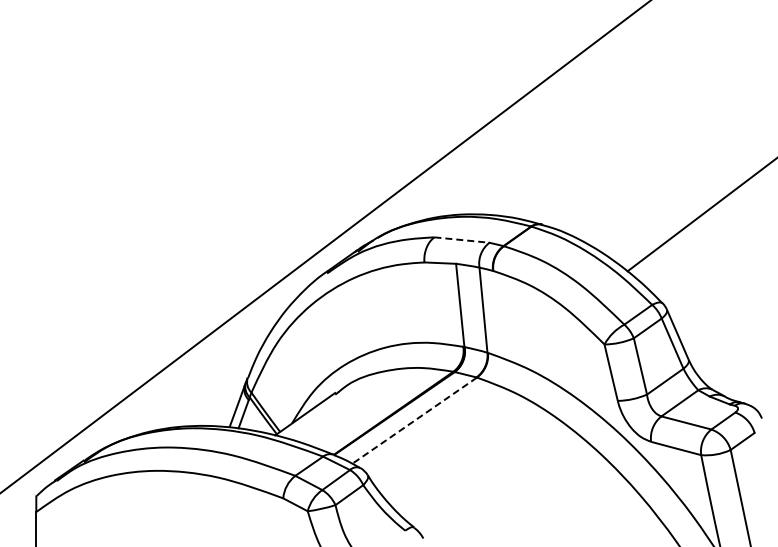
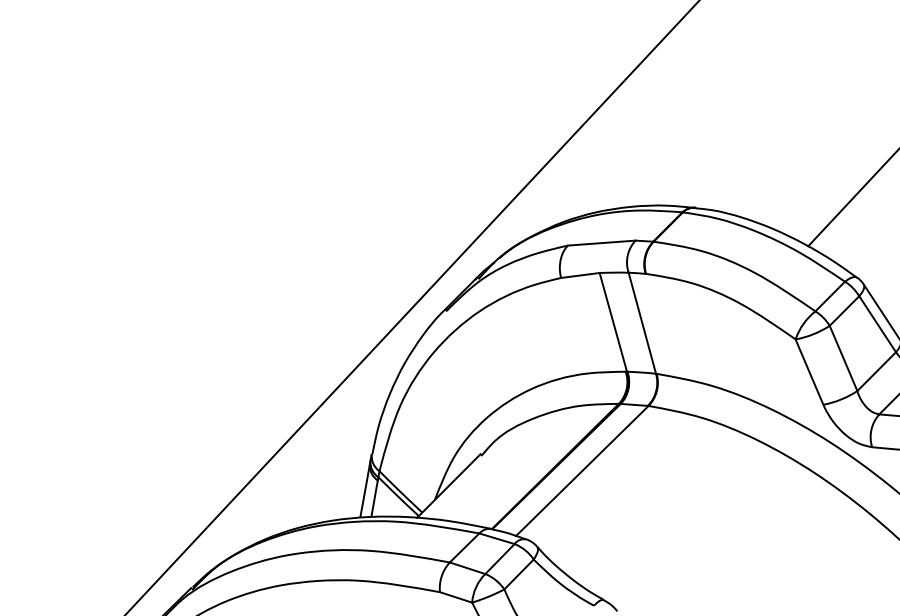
line: (461, 240) -> (601, 243), dashed -> solid
line: (414, 420) -> (582, 470), dashed -> solid

